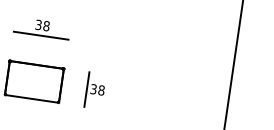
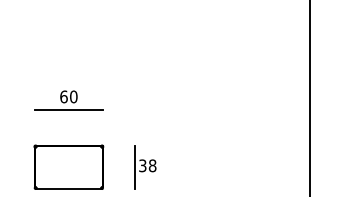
text: (42, 25) -> (68, 96), 38 -> 60

